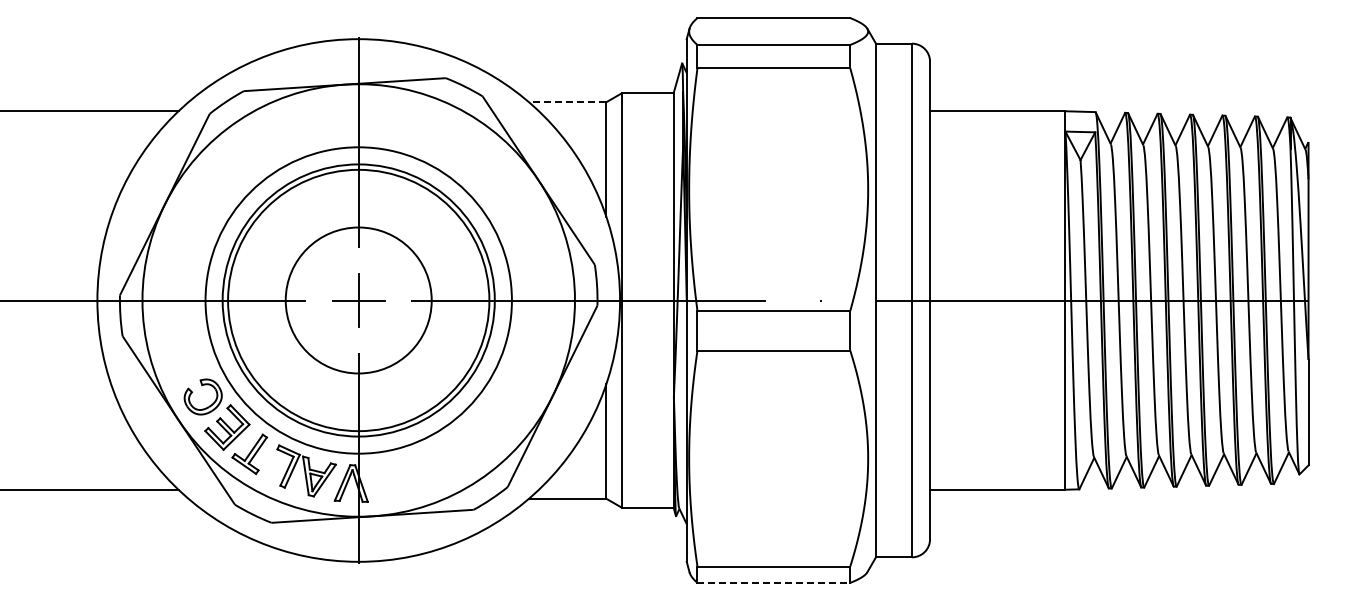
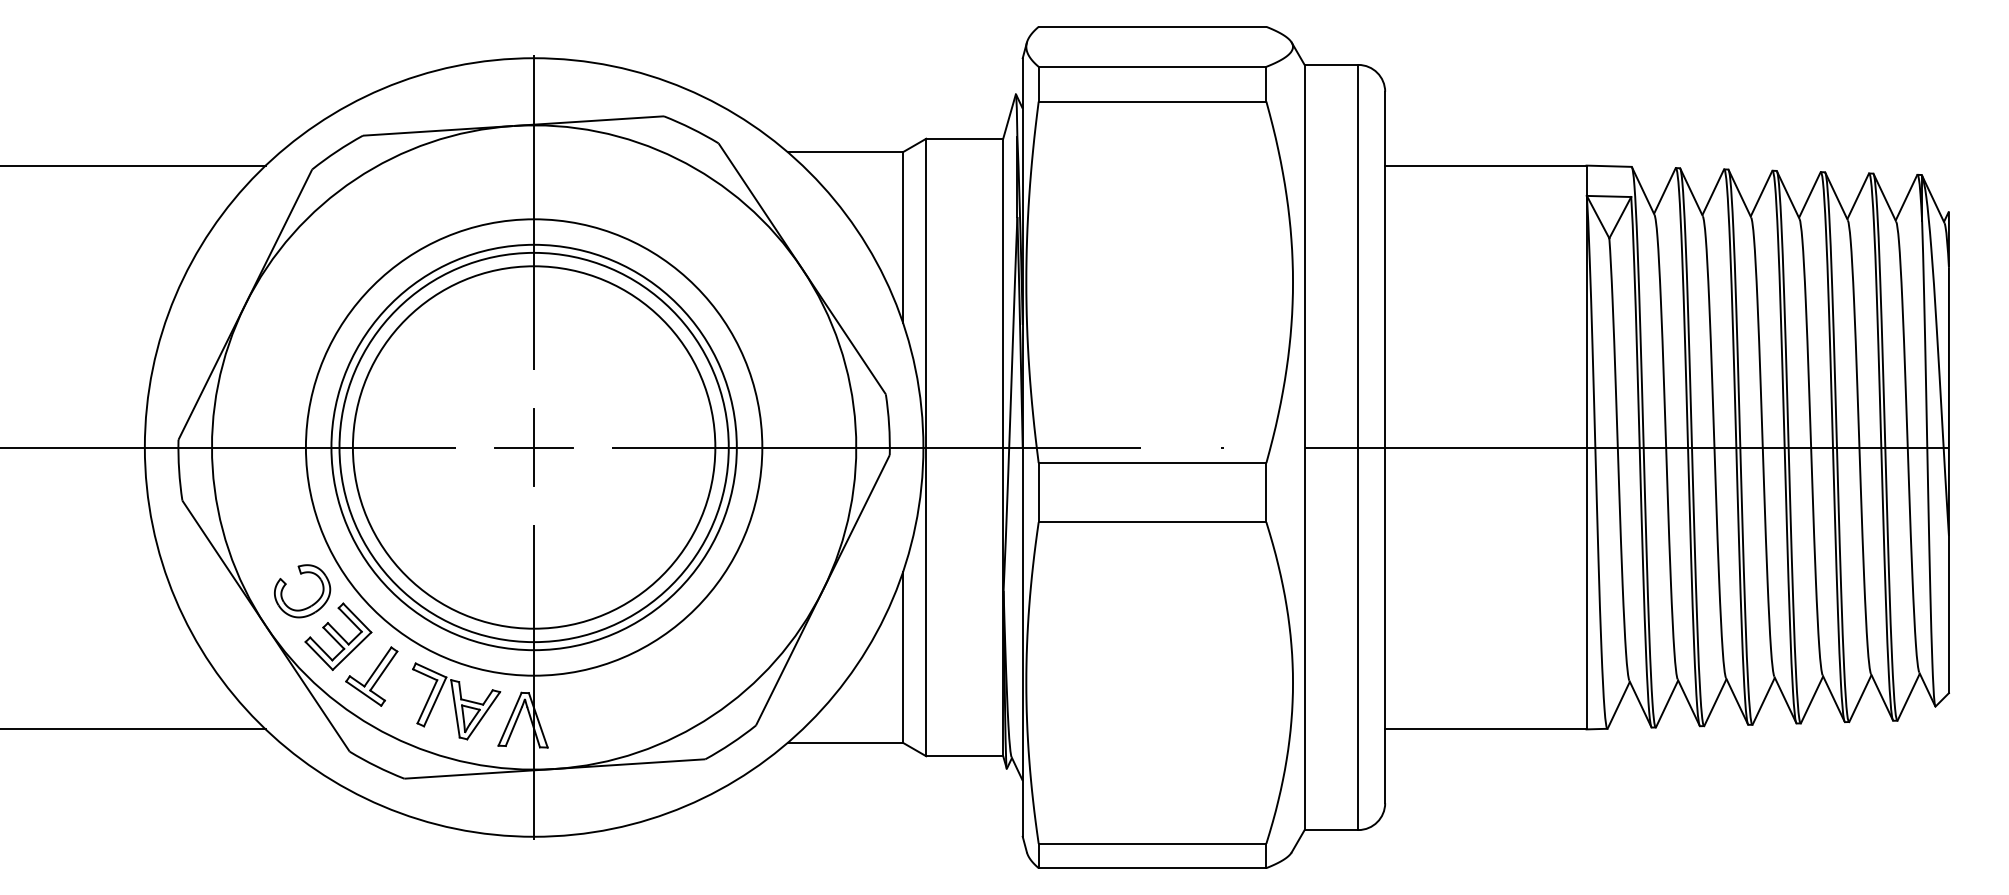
line: (567, 102) -> (845, 152), dashed -> solid
circle: (358, 300) -> (533, 447), size x1.67
line: (774, 582) -> (1153, 867), dashed -> solid

